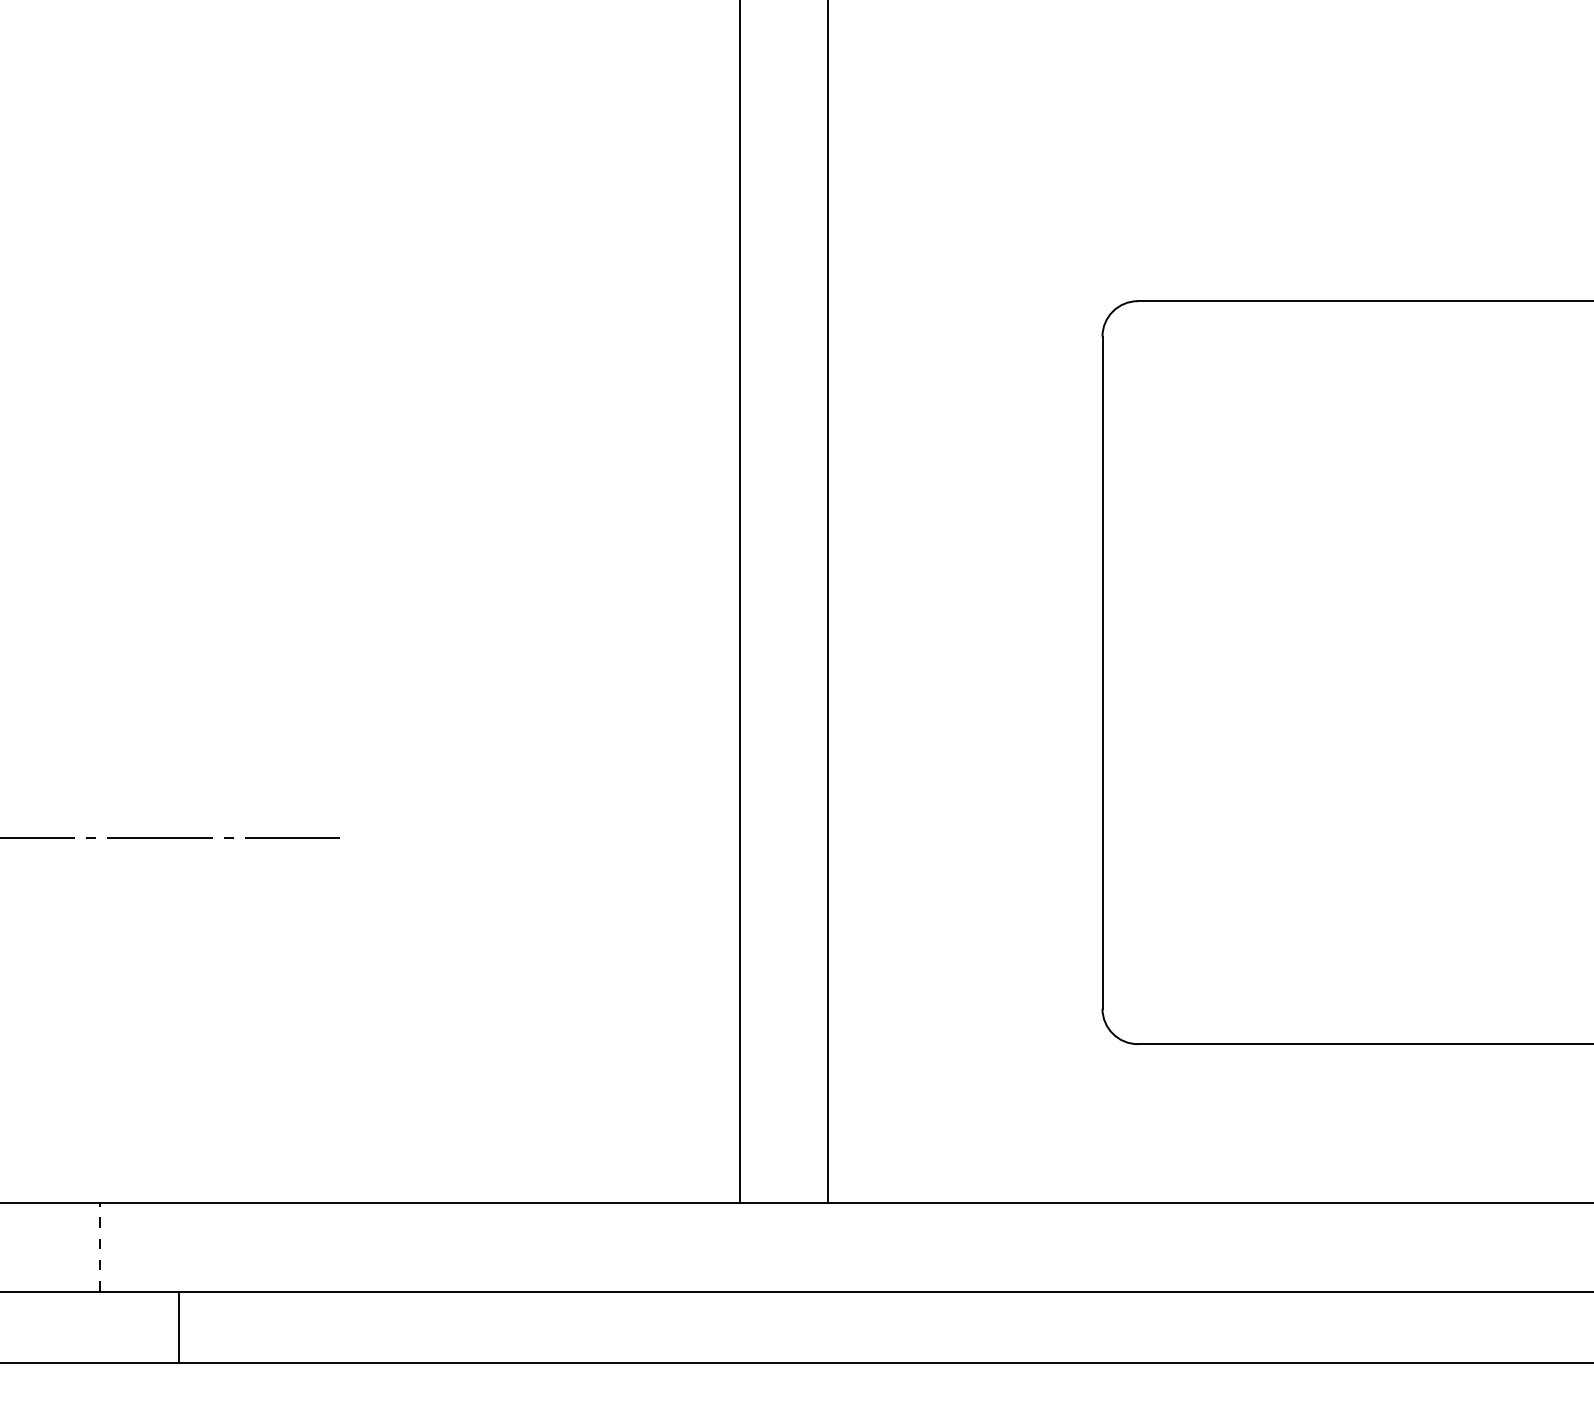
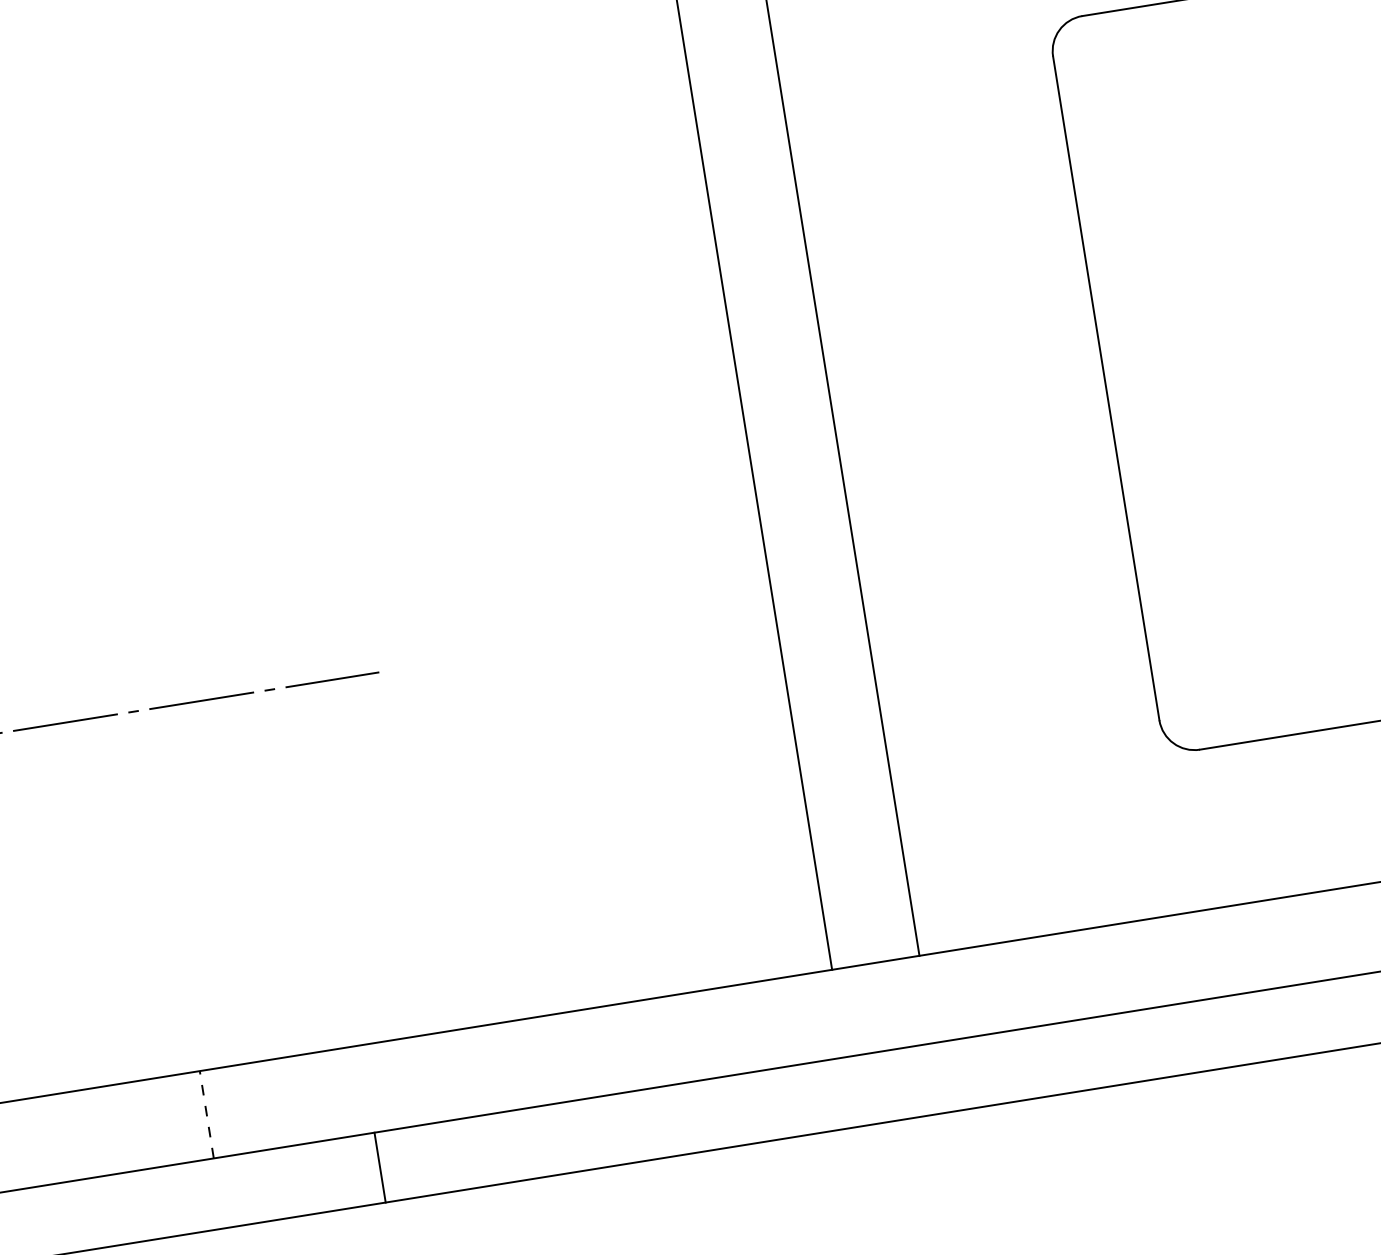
line: (179, 1326) -> (380, 1166), moved

